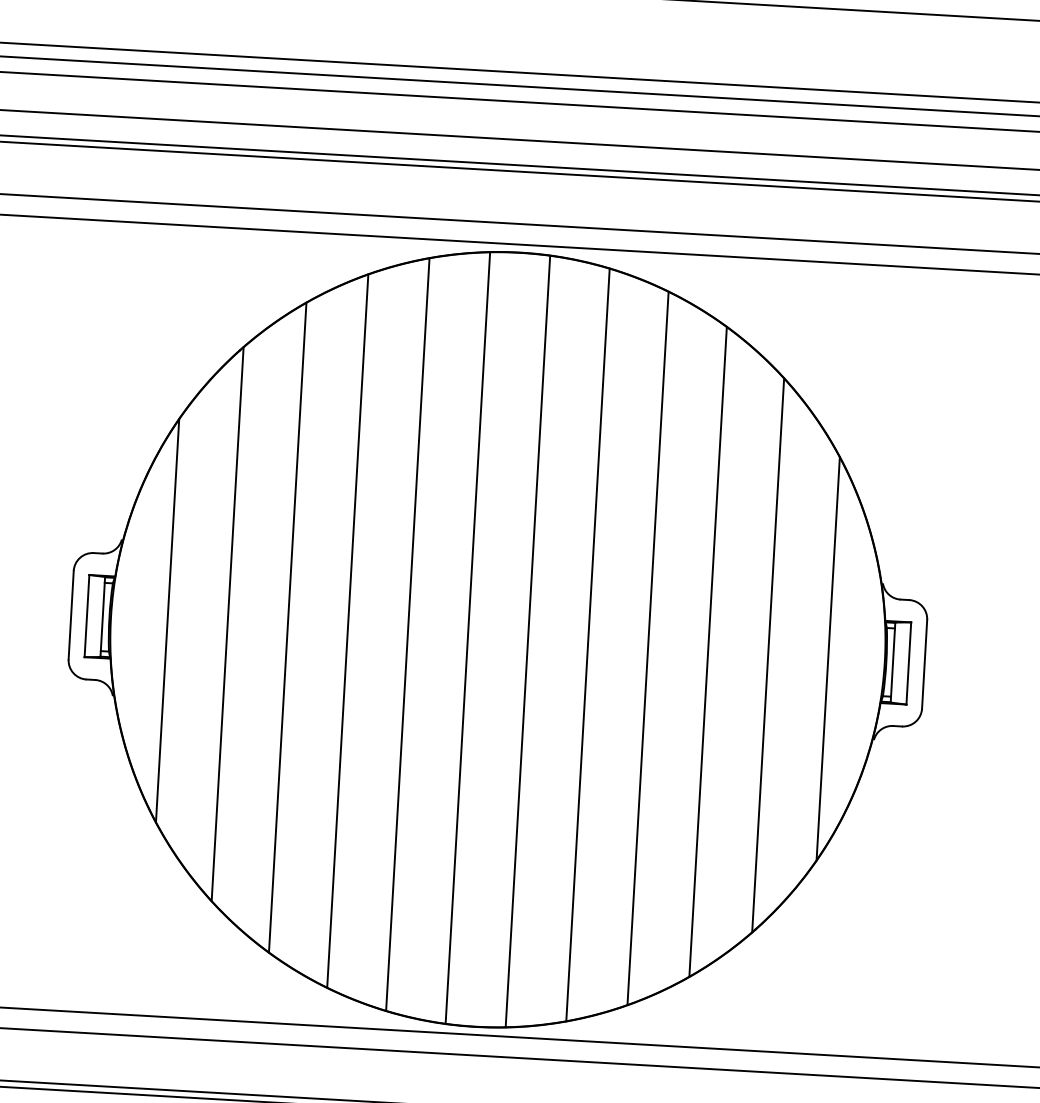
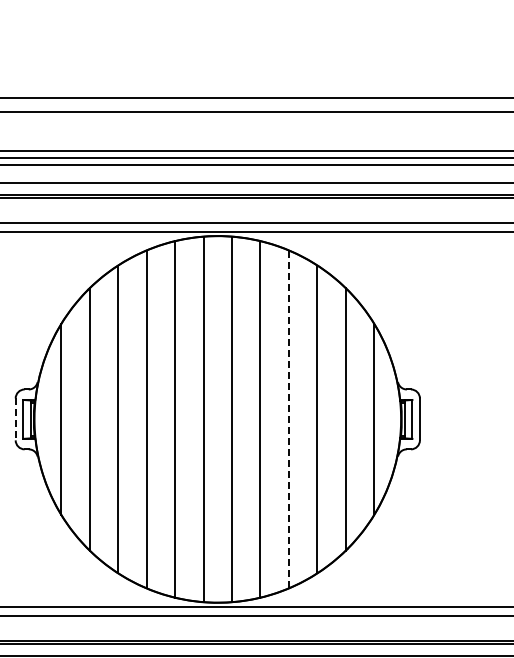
line: (70, 615) -> (15, 419), solid -> dashed
line: (647, 648) -> (288, 419), solid -> dashed

